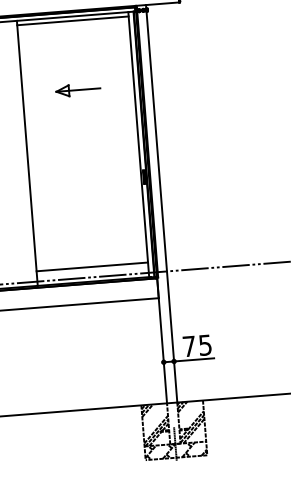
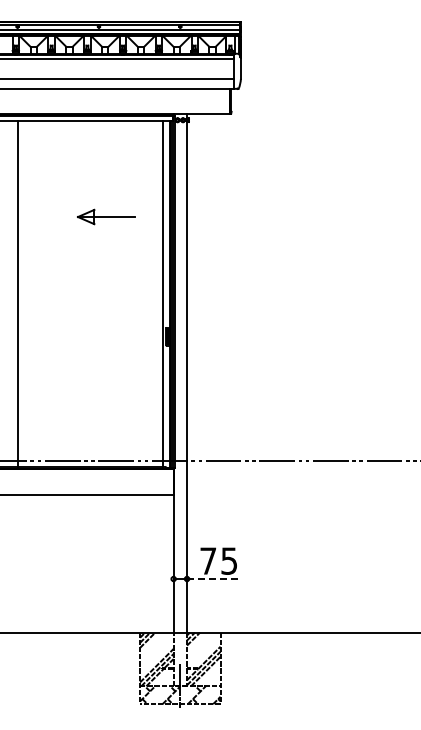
line: (72, 20) -> (90, 126), removed
part: (78, 89) -> (106, 216), moved
line: (92, 266) -> (90, 447), removed
line: (194, 360) -> (213, 579), solid -> dashed

